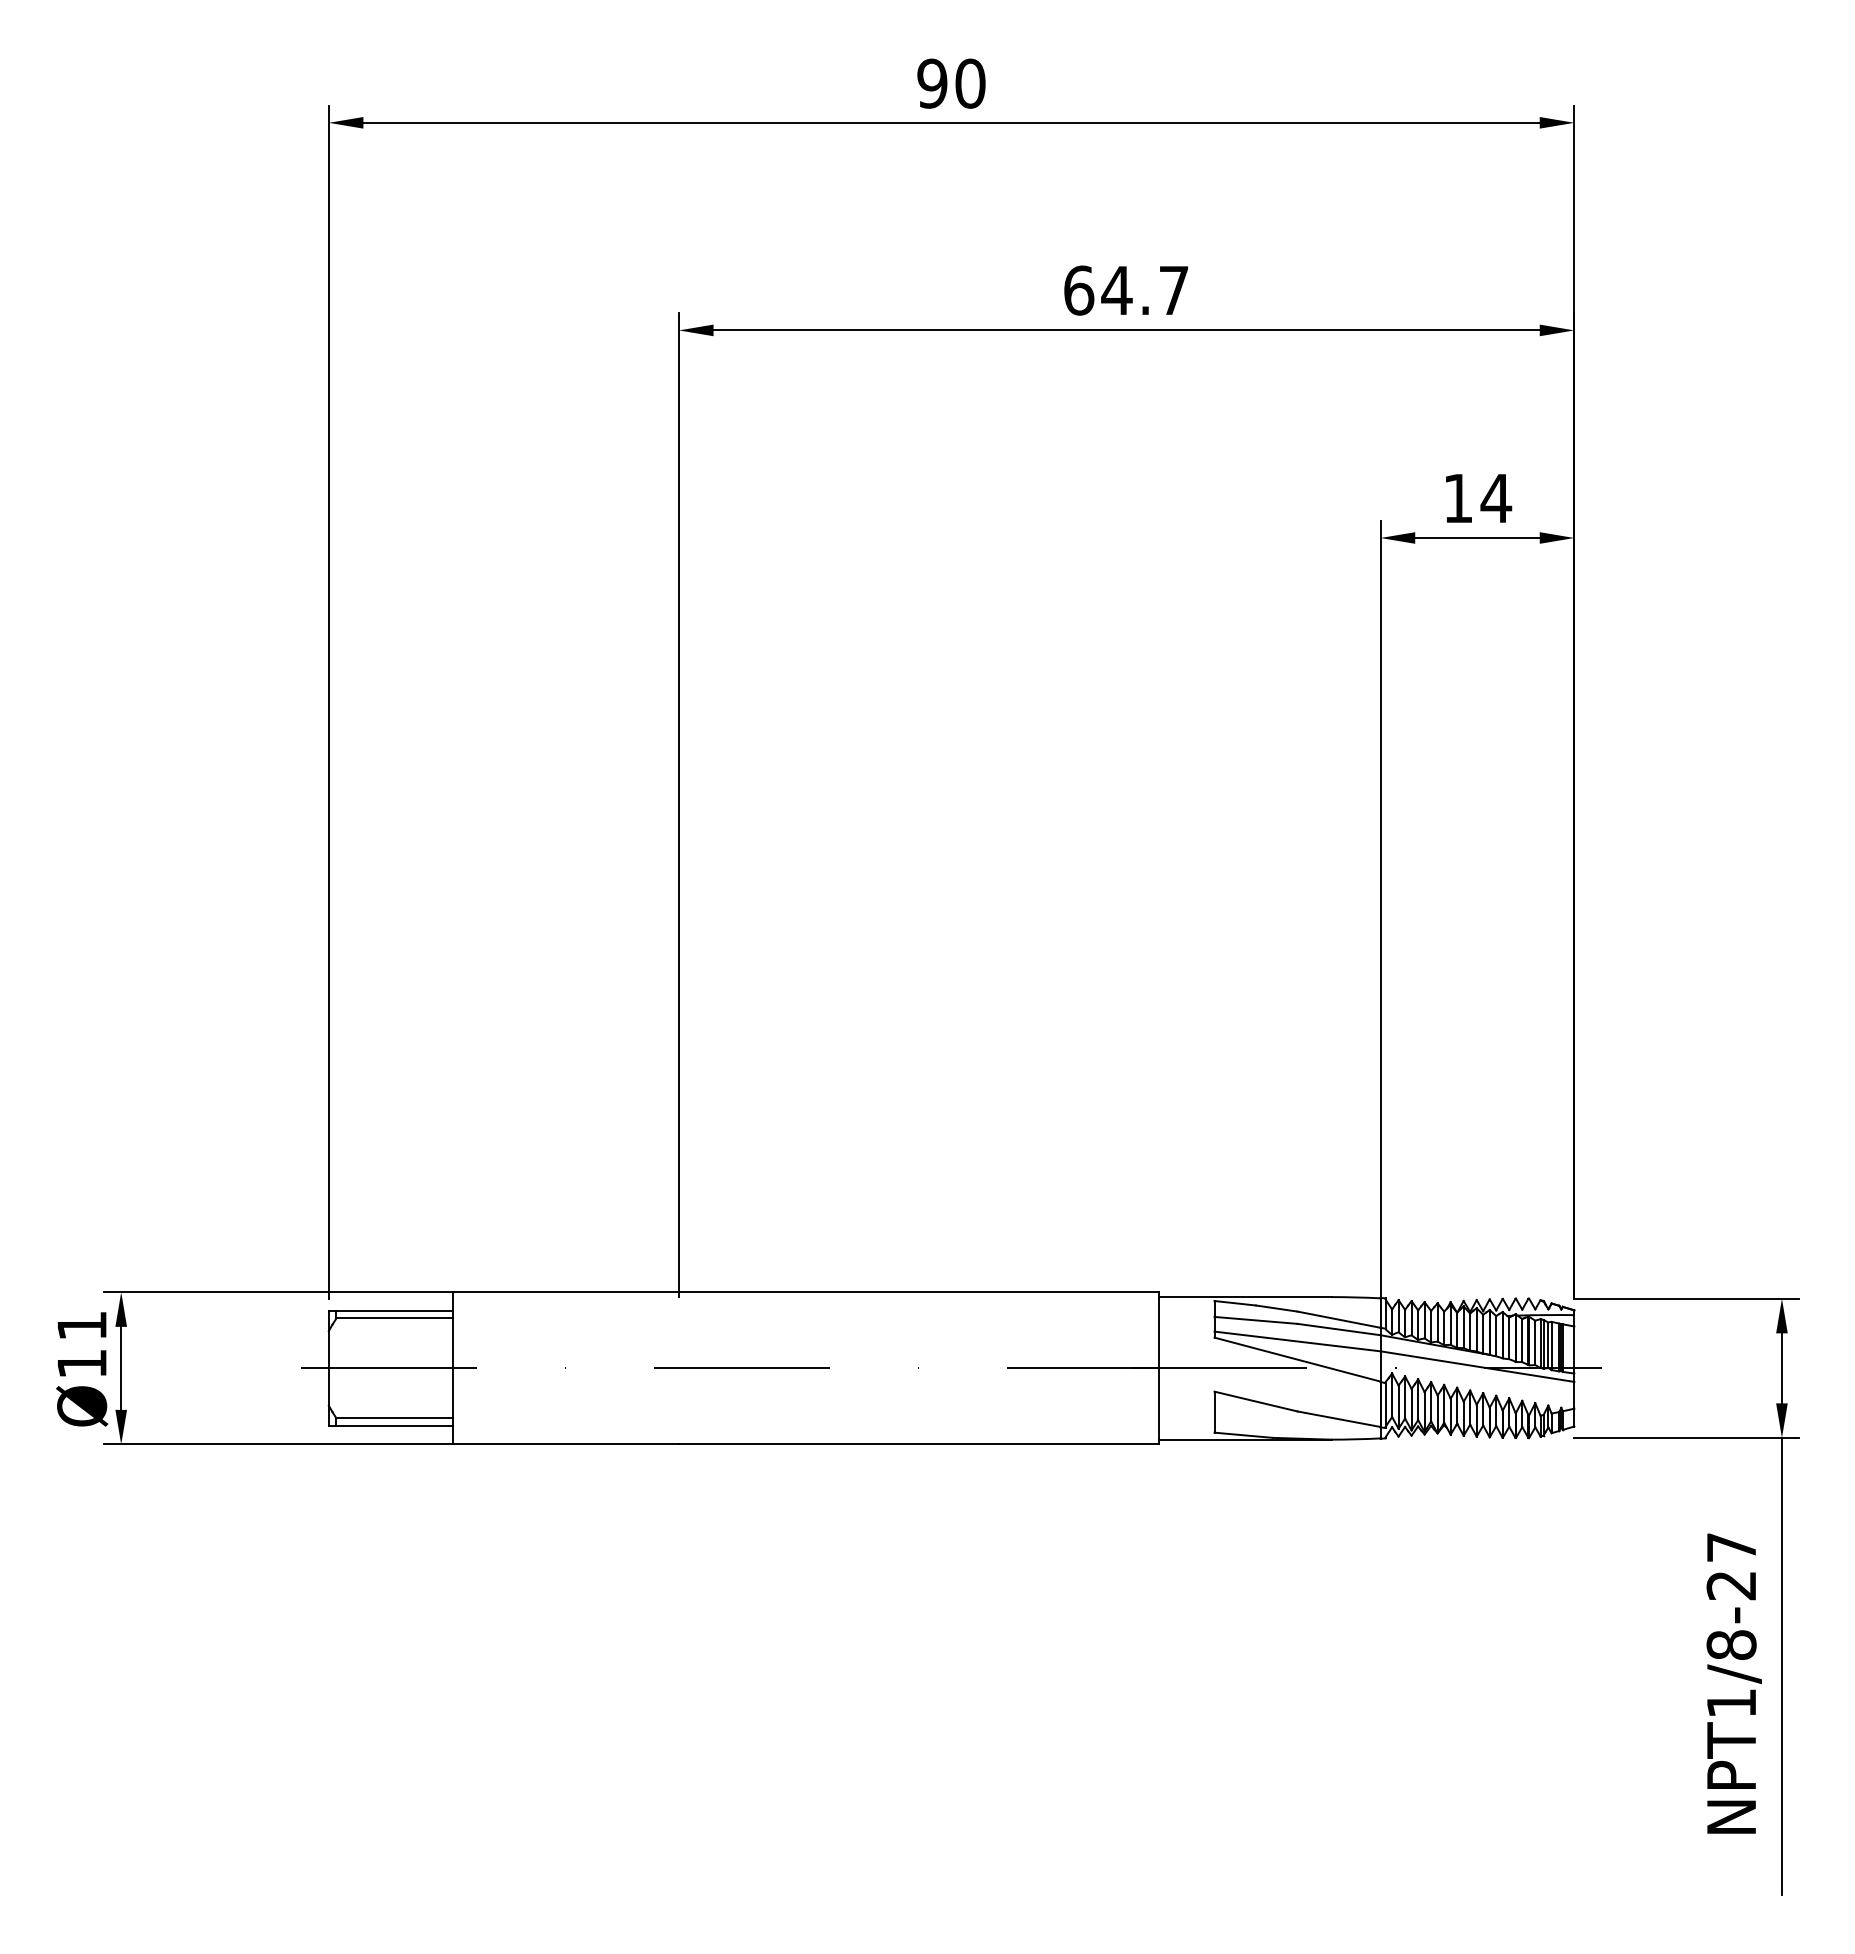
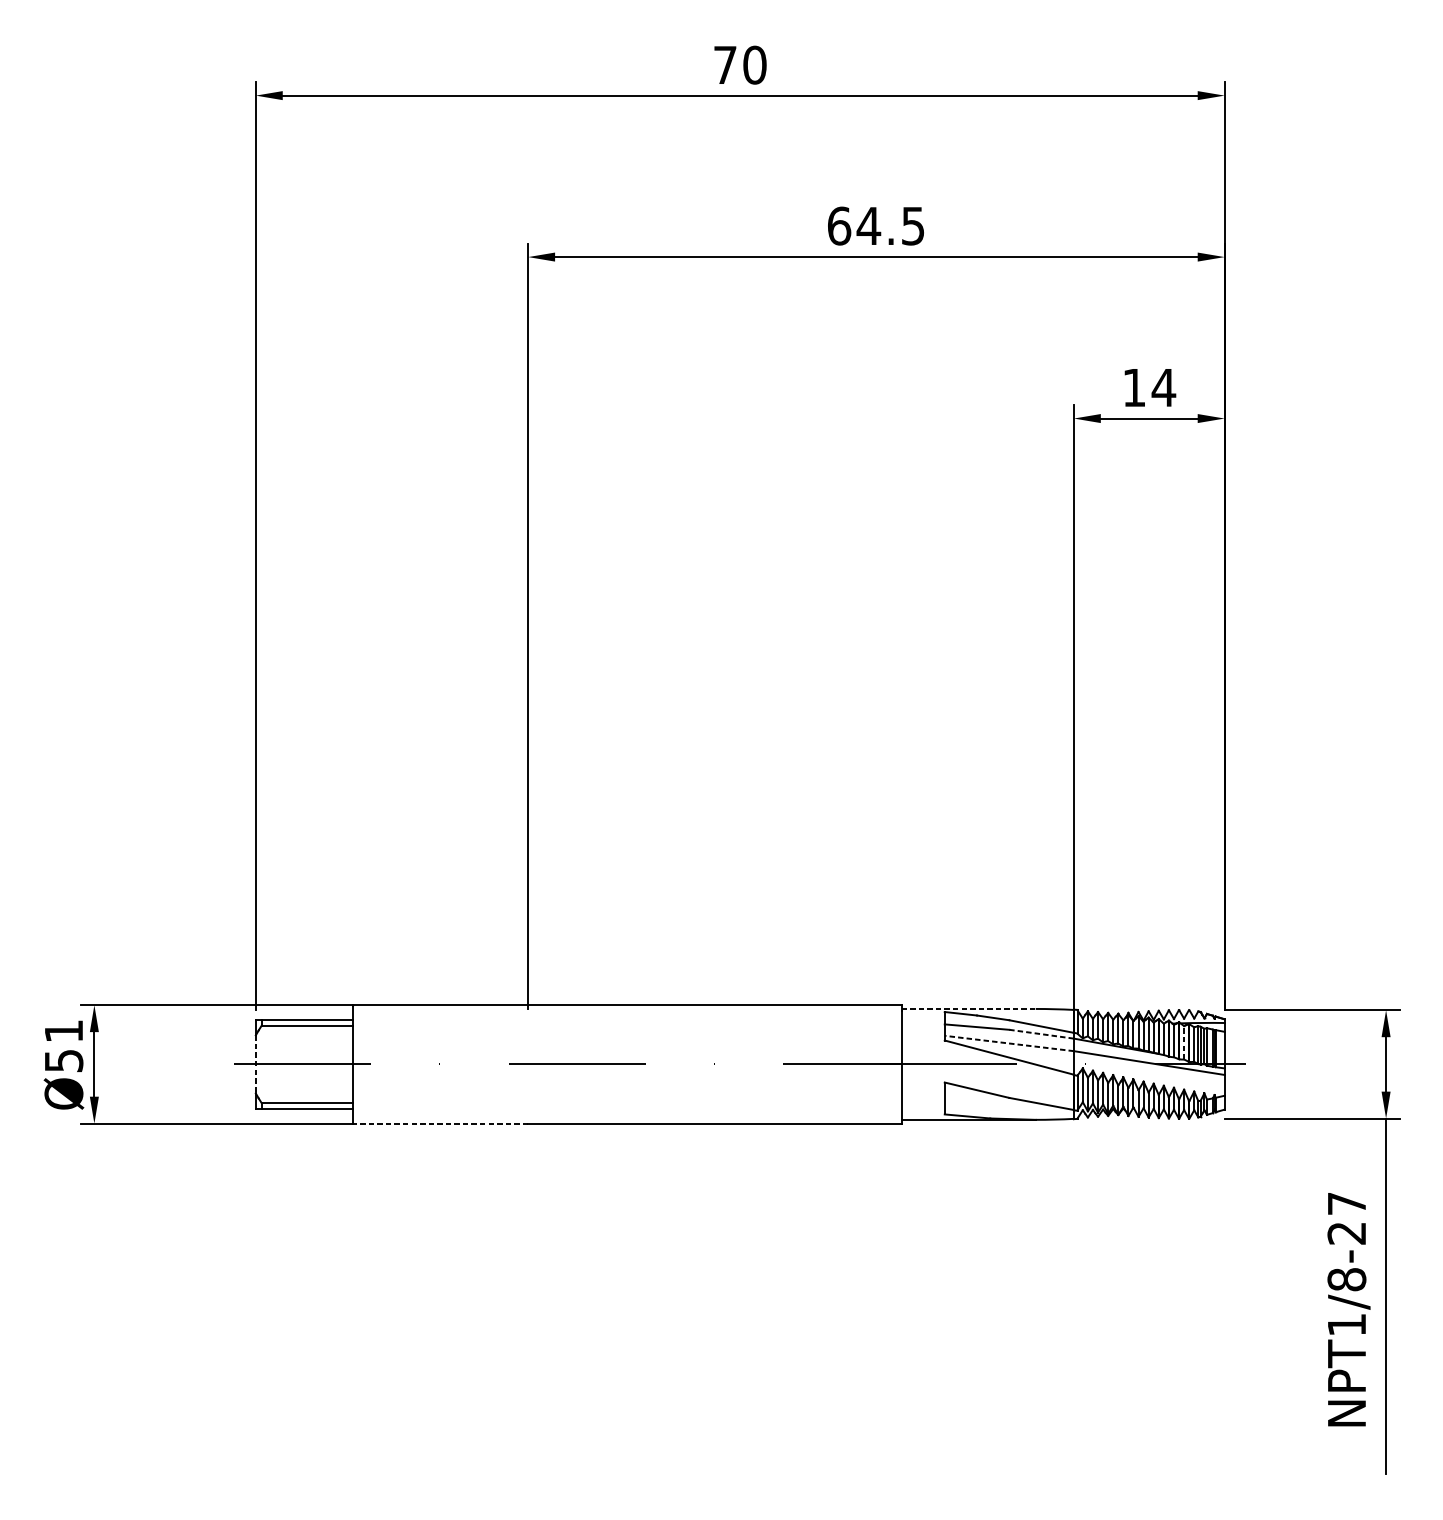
text: (932, 83) -> (725, 65), 90 -> 70
text: (1173, 290) -> (912, 226), 64.7 -> 64.5
line: (1245, 1297) -> (968, 1009), solid -> dashed
line: (1339, 1329) -> (1041, 1034), solid -> dashed
line: (1522, 1340) -> (1184, 1042), solid -> dashed
line: (1297, 1341) -> (1009, 1043), solid -> dashed
text: (82, 1364) -> (64, 1061), Ø11 -> Ø51
line: (328, 1368) -> (255, 1064), solid -> dashed
line: (566, 1444) -> (440, 1123), solid -> dashed

